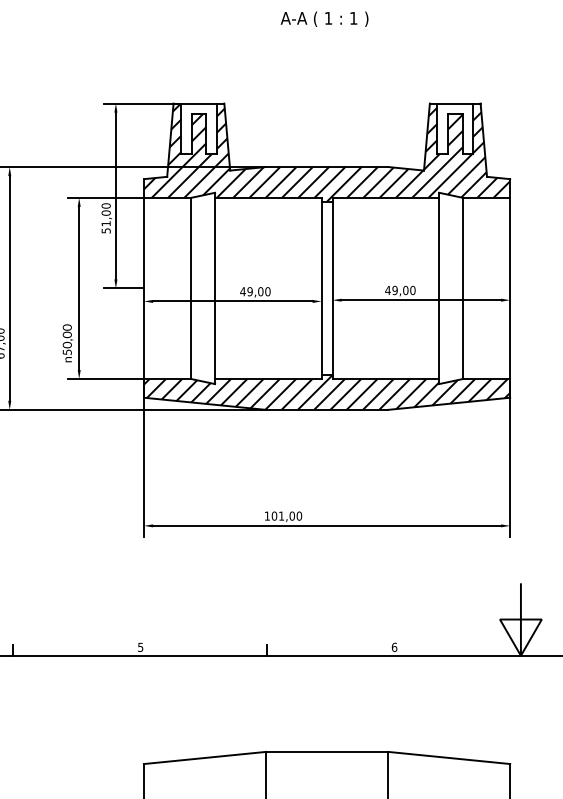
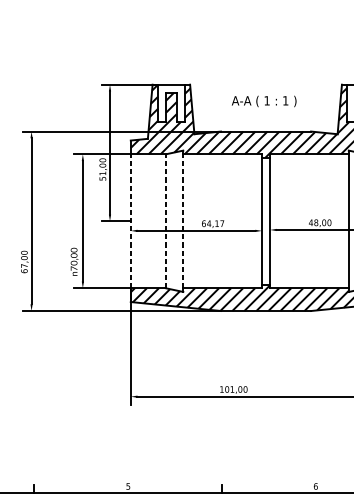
text: (324, 18) -> (264, 100), moved
line: (144, 288) -> (131, 221), solid -> dashed
line: (191, 288) -> (165, 221), solid -> dashed
line: (215, 288) -> (183, 221), solid -> dashed
text: (394, 290) -> (315, 222), 49,00 -> 48,00
text: (255, 291) -> (213, 223), 49,00 -> 64,17
text: (66, 352) -> (73, 268), 50,00 -> 70,00

